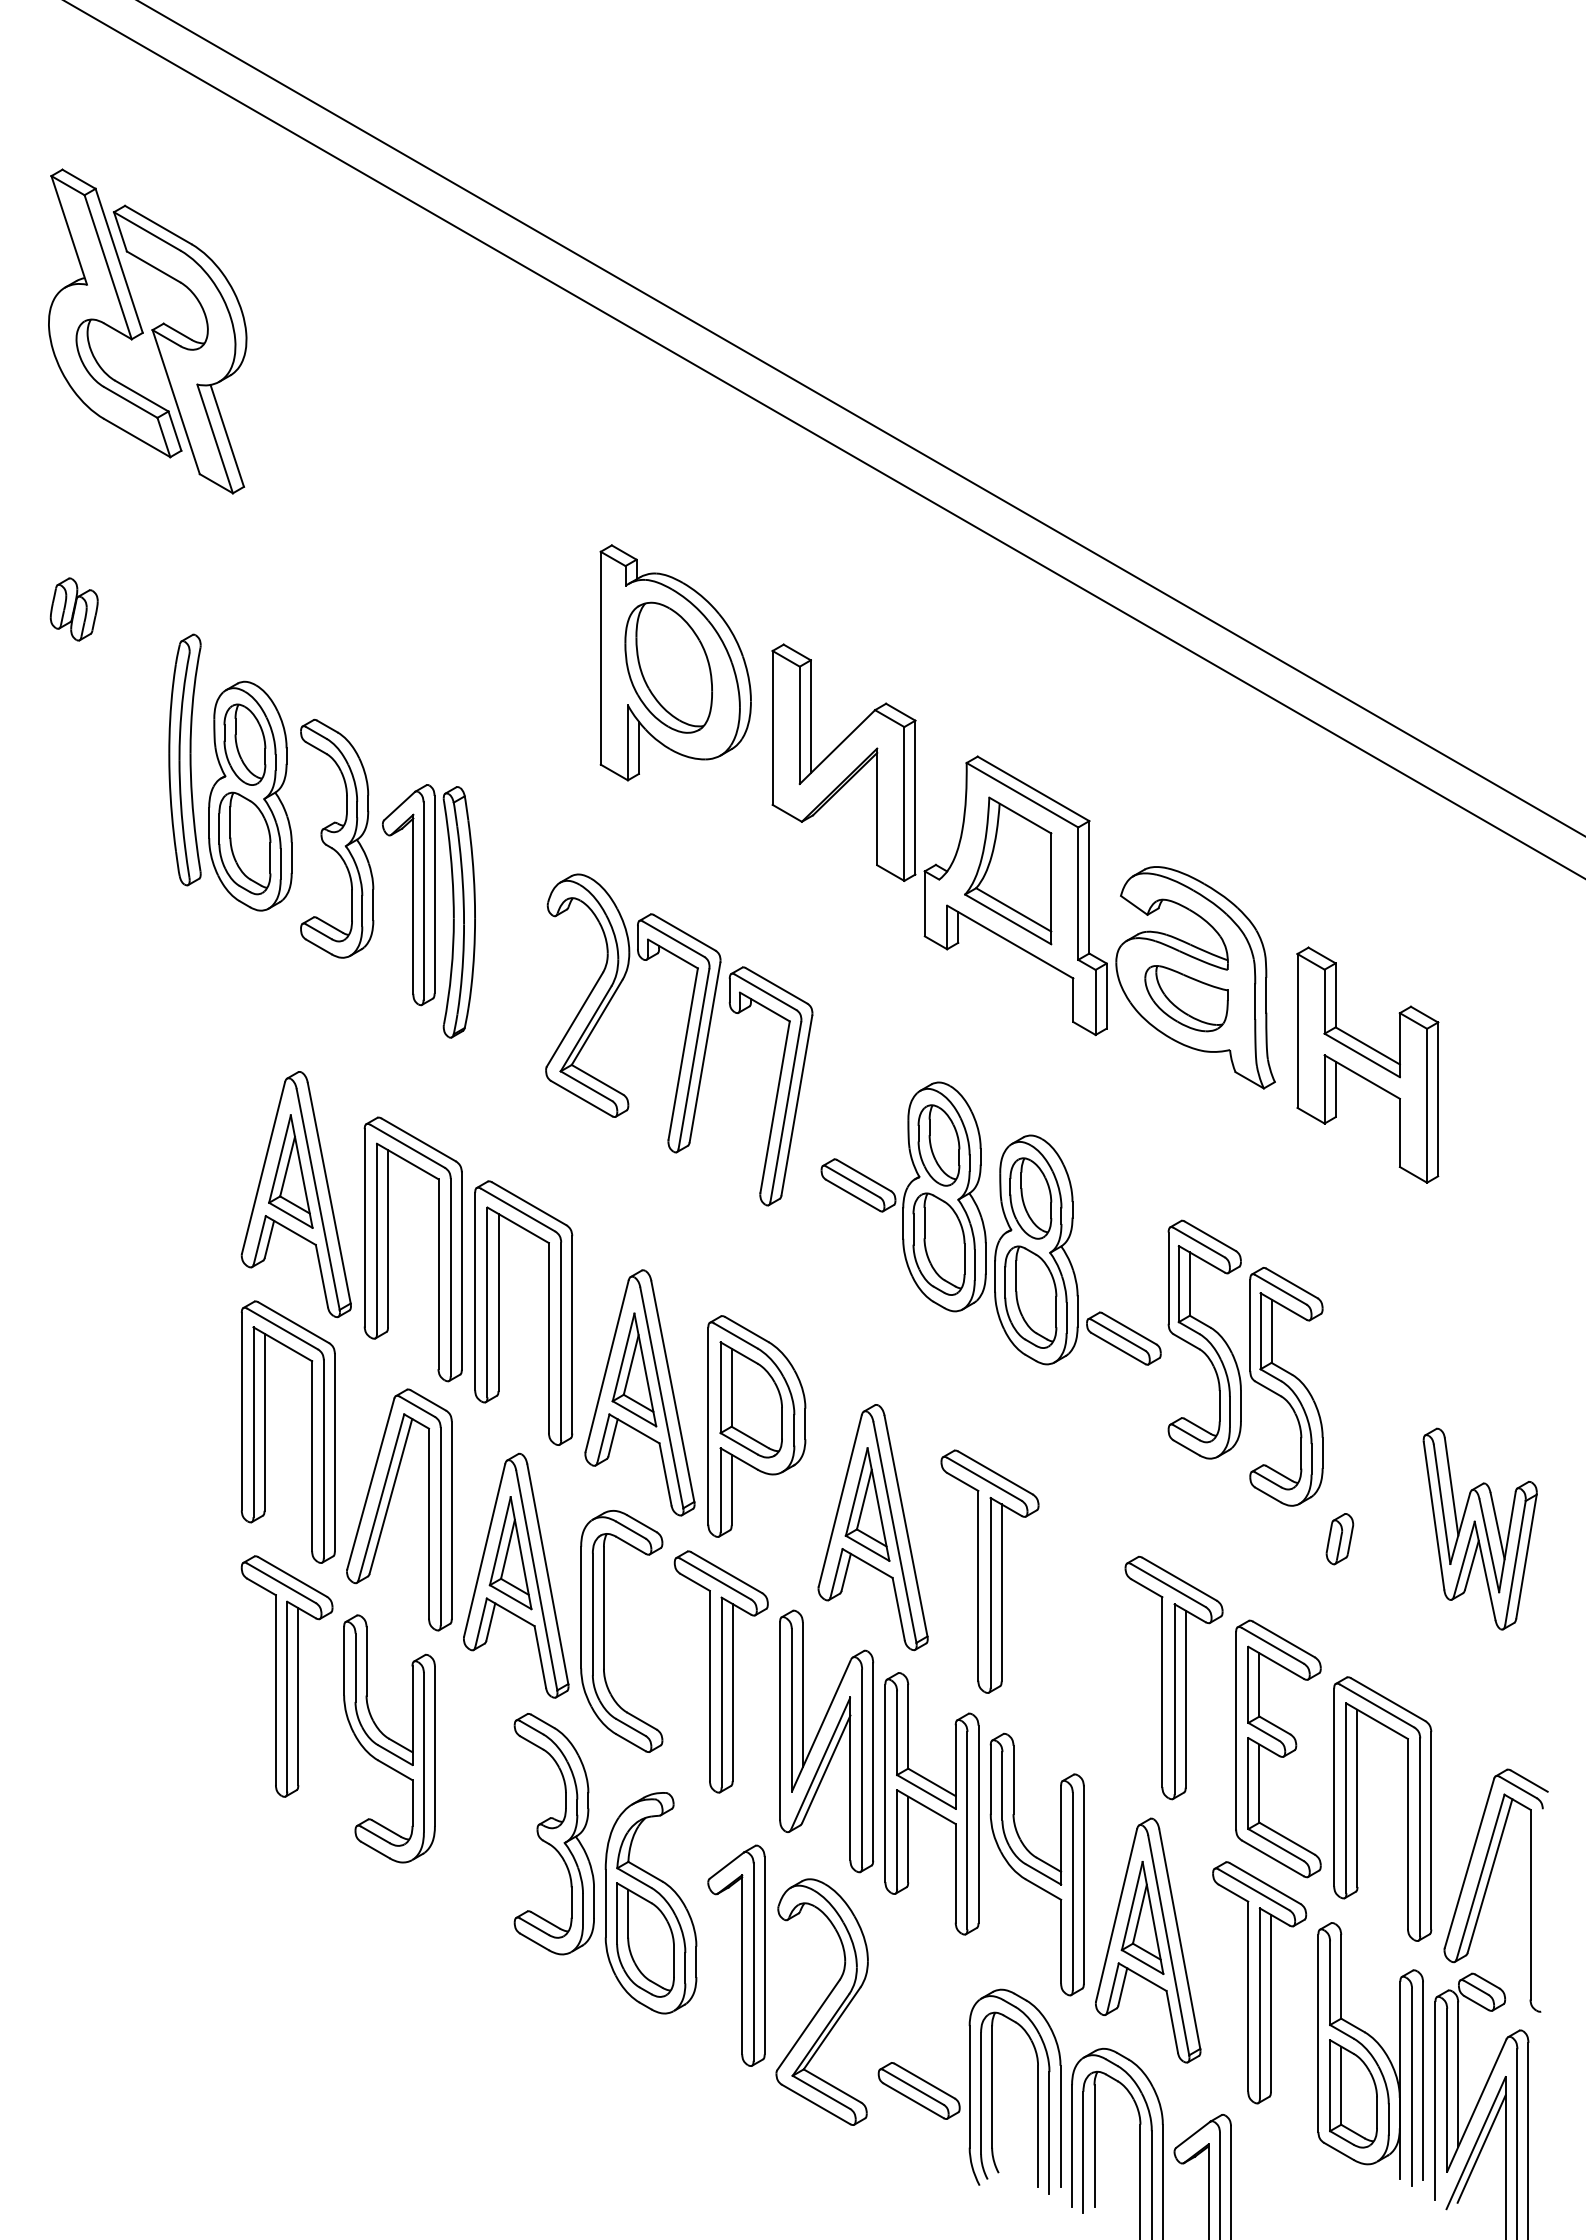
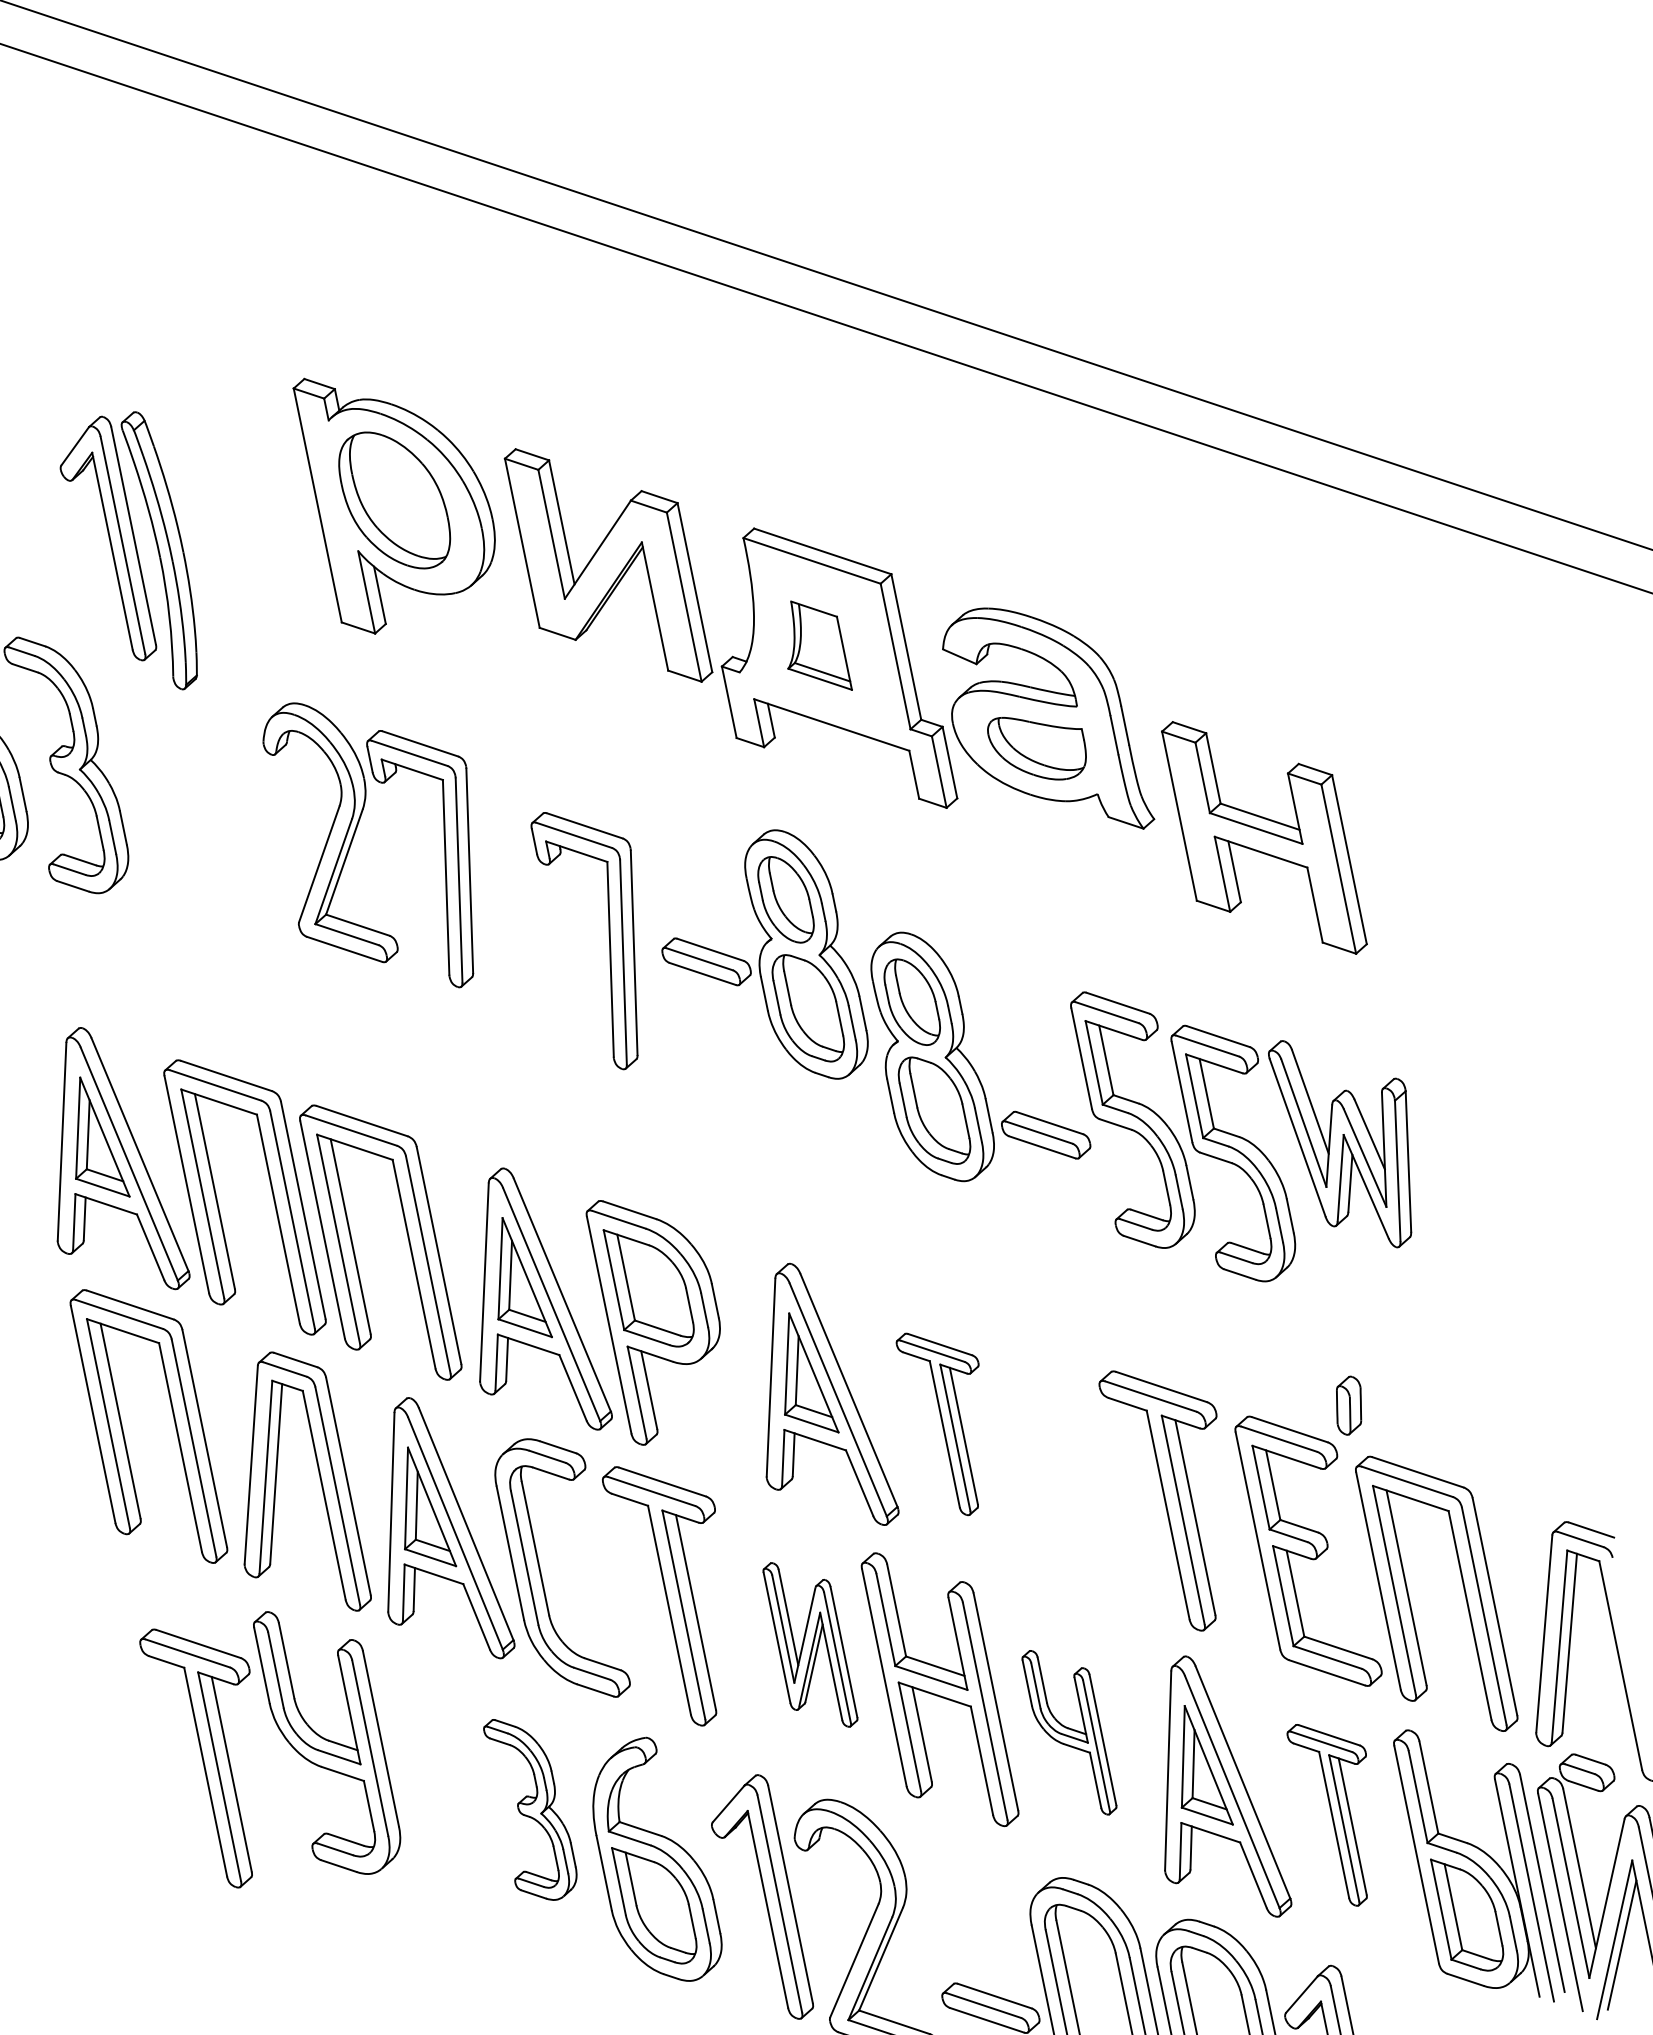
part: (1008, 870) -> (813, 646), size x0.6
part: (428, 911) -> (130, 555), moved
part: (610, 1002) -> (354, 837), moved
part: (1367, 1064) -> (1263, 837), moved
part: (903, 1196) -> (758, 963), moved
part: (1479, 1528) -> (1350, 1141), moved
part: (1339, 1539) -> (1348, 1406), moved
part: (989, 1571) -> (950, 1421), size x0.7
part: (286, 1676) -> (214, 1754), moved
part: (826, 1741) -> (810, 1645), size x0.6
part: (553, 1834) -> (531, 1808), size x0.7
part: (1036, 1864) -> (1068, 1732), size x0.6
part: (1259, 1982) -> (1340, 1812), size x0.7

